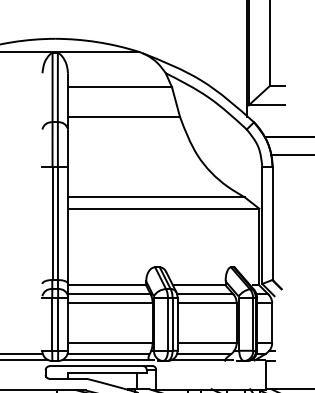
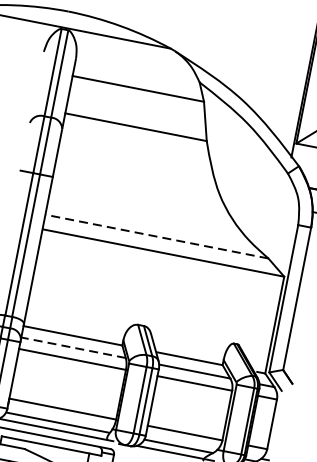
line: (155, 197) -> (155, 236), solid -> dashed
line: (108, 294) -> (72, 347), solid -> dashed

